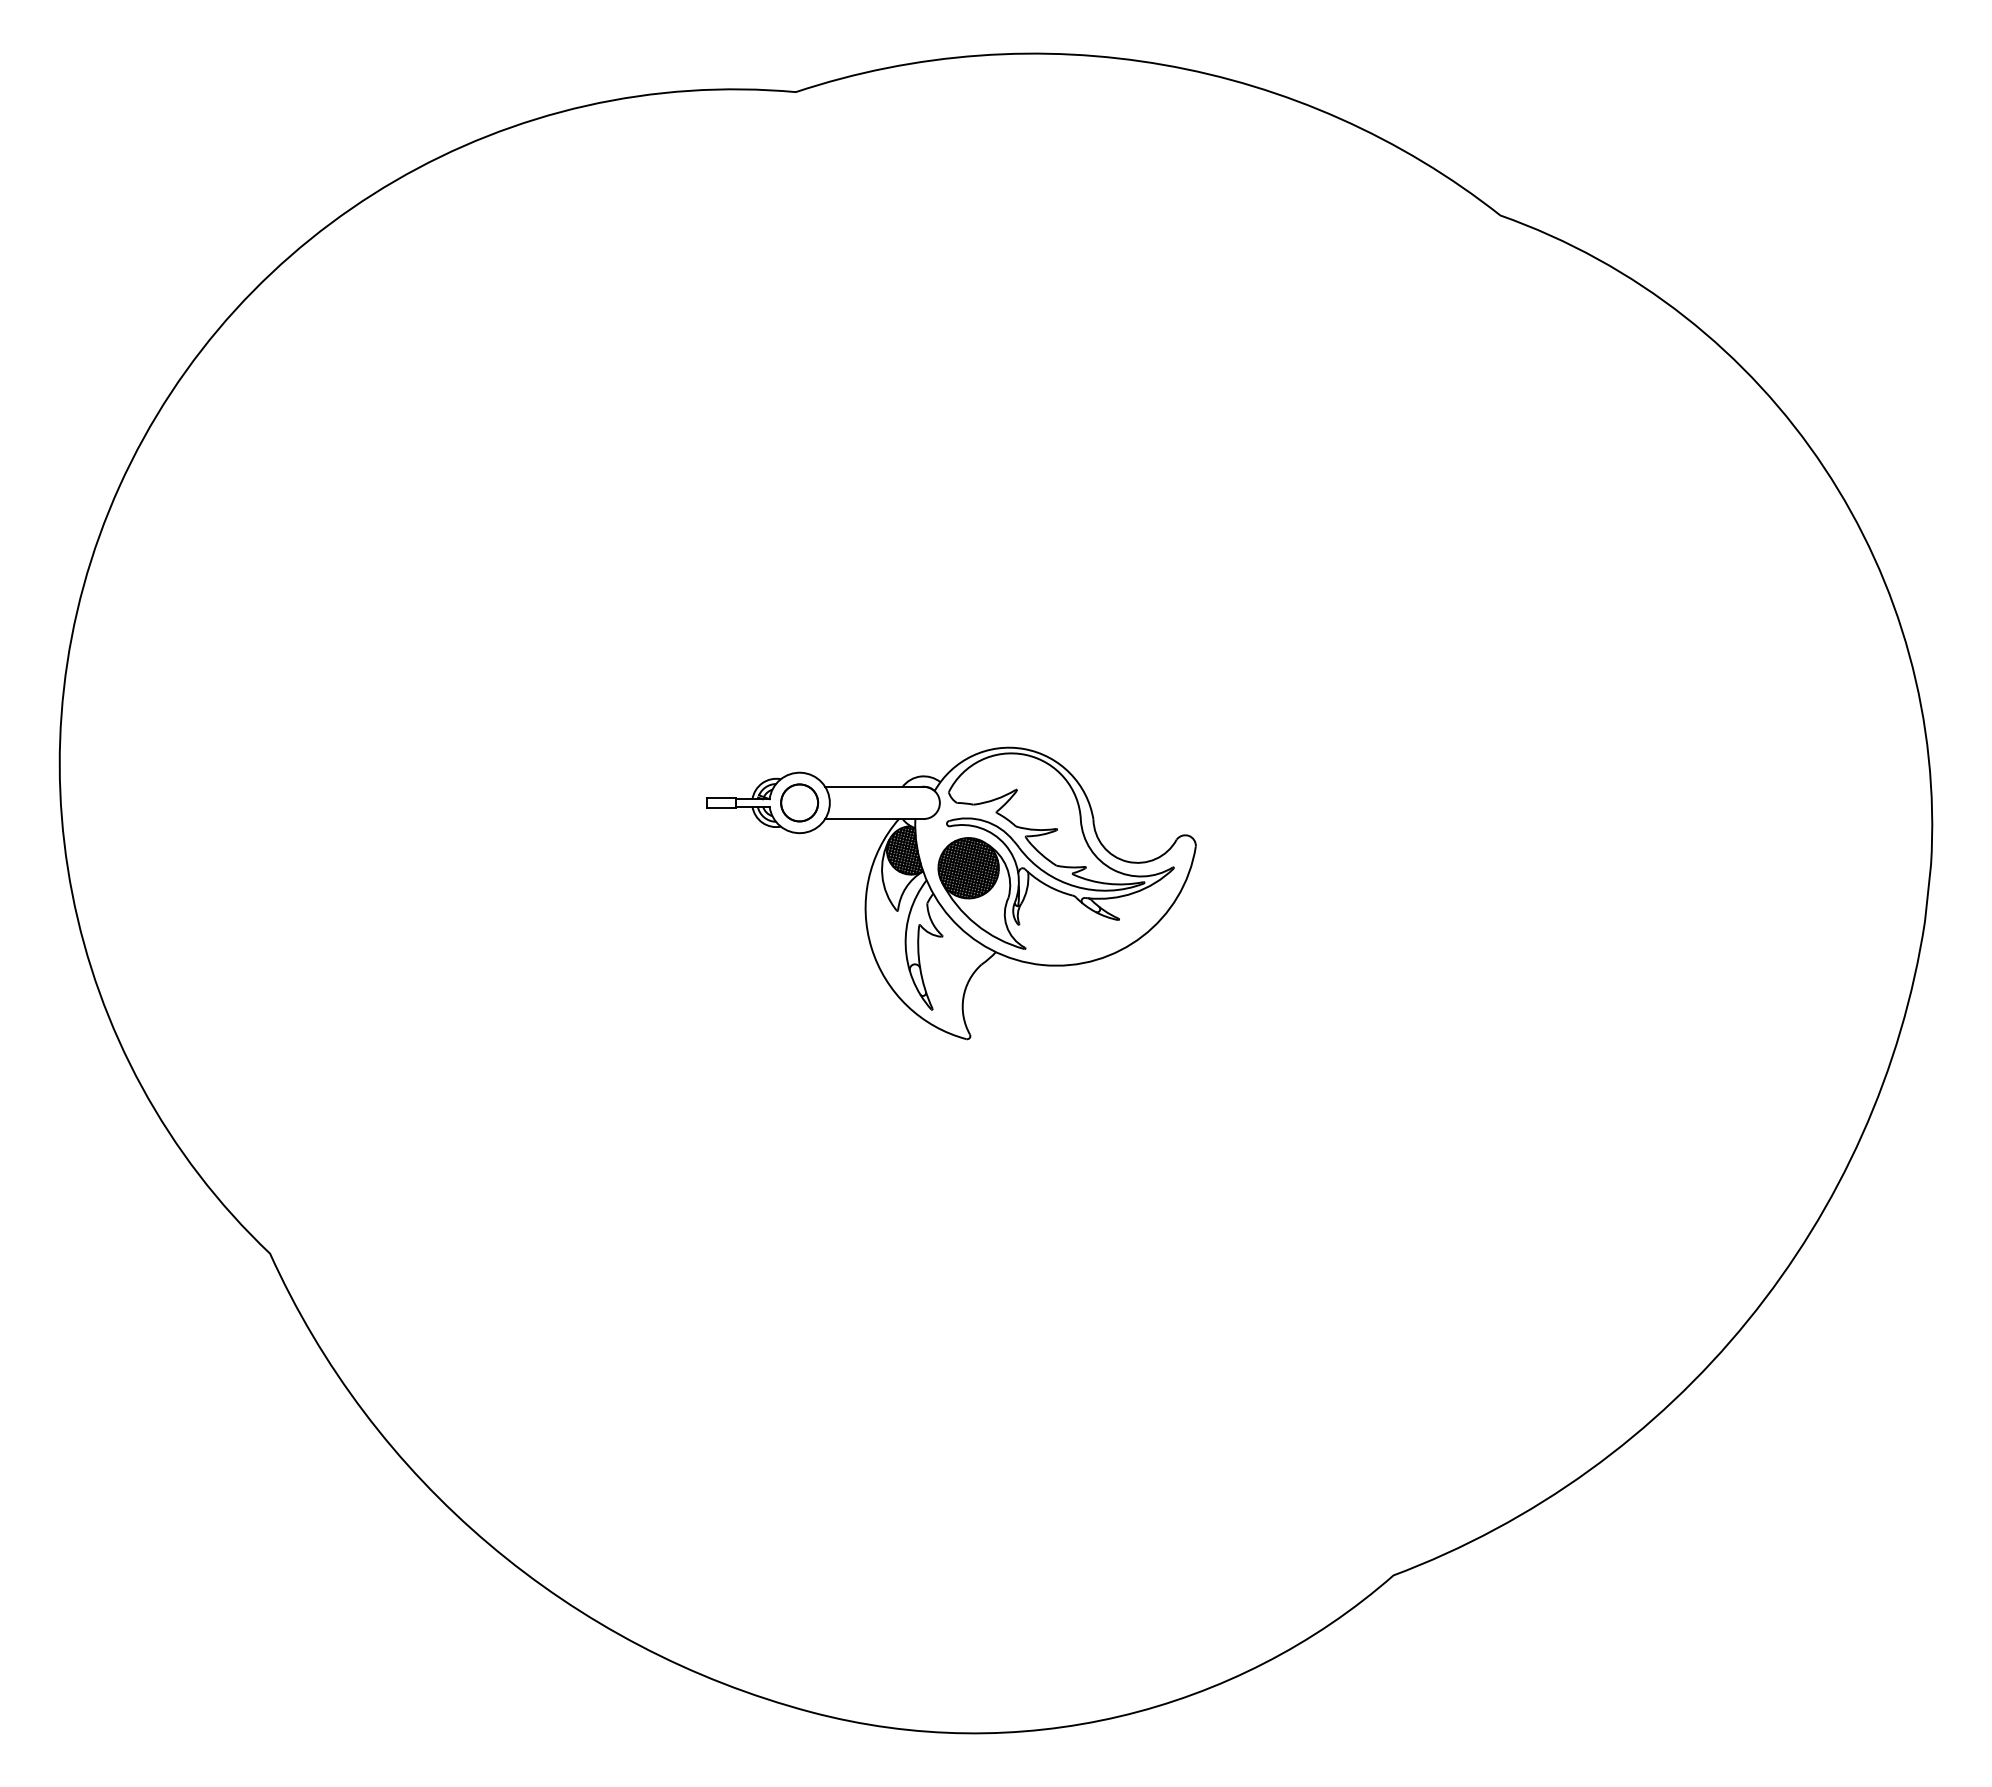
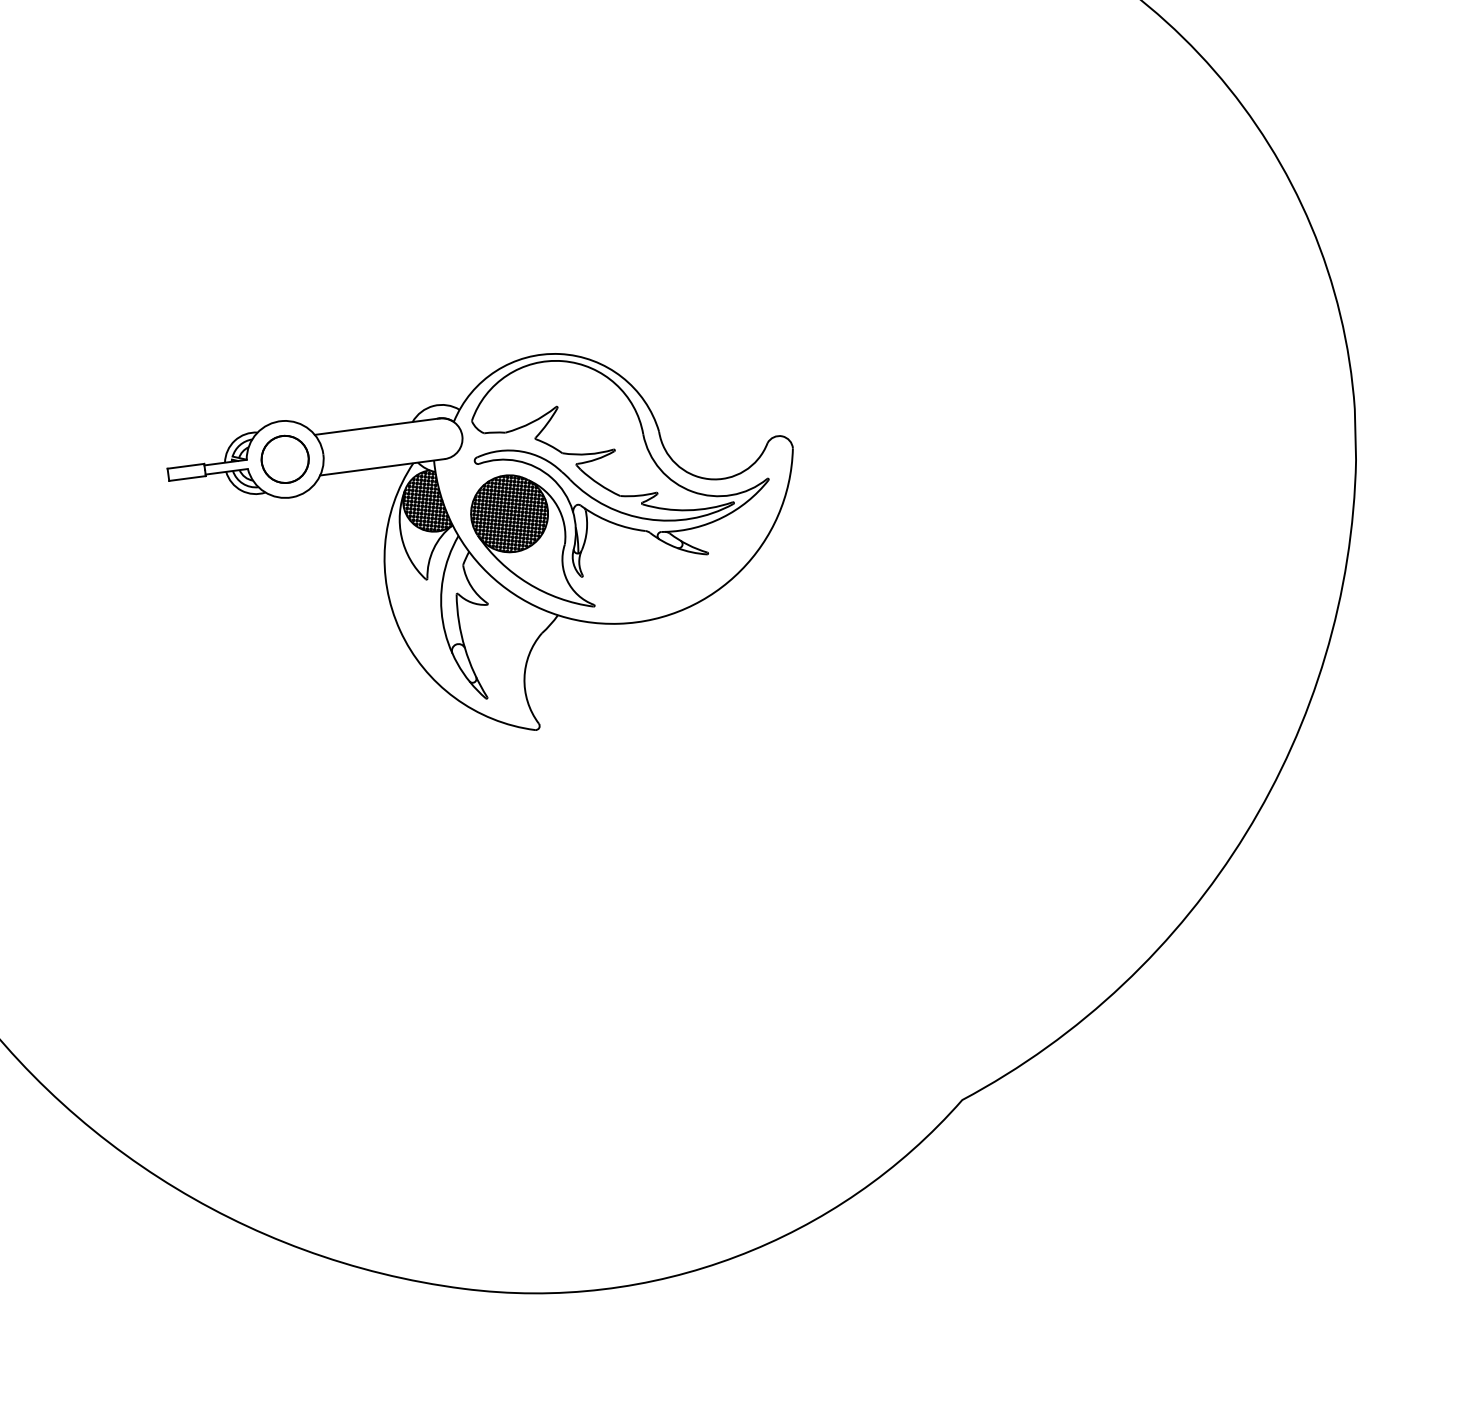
part: (951, 893) -> (492, 548), size x1.43

